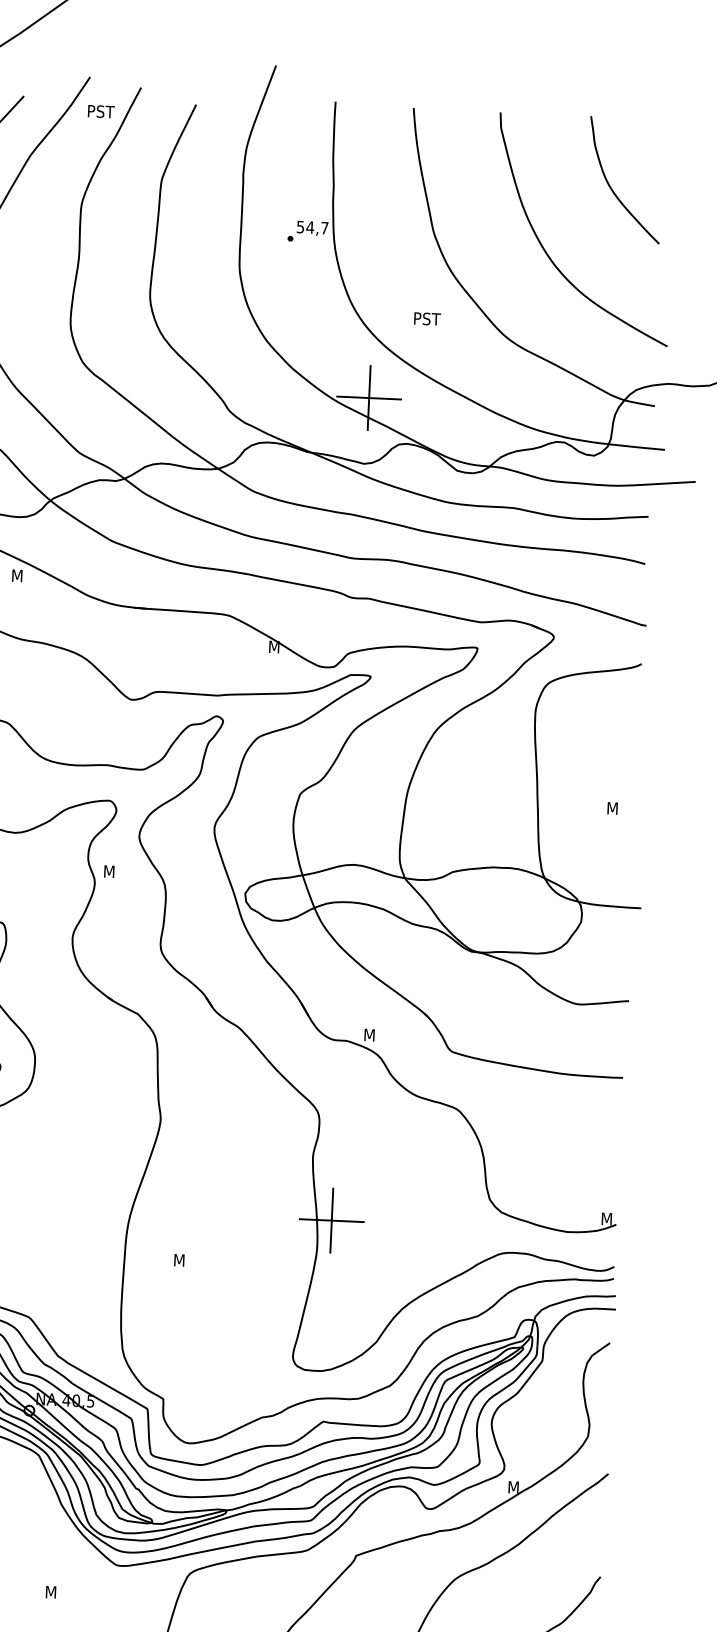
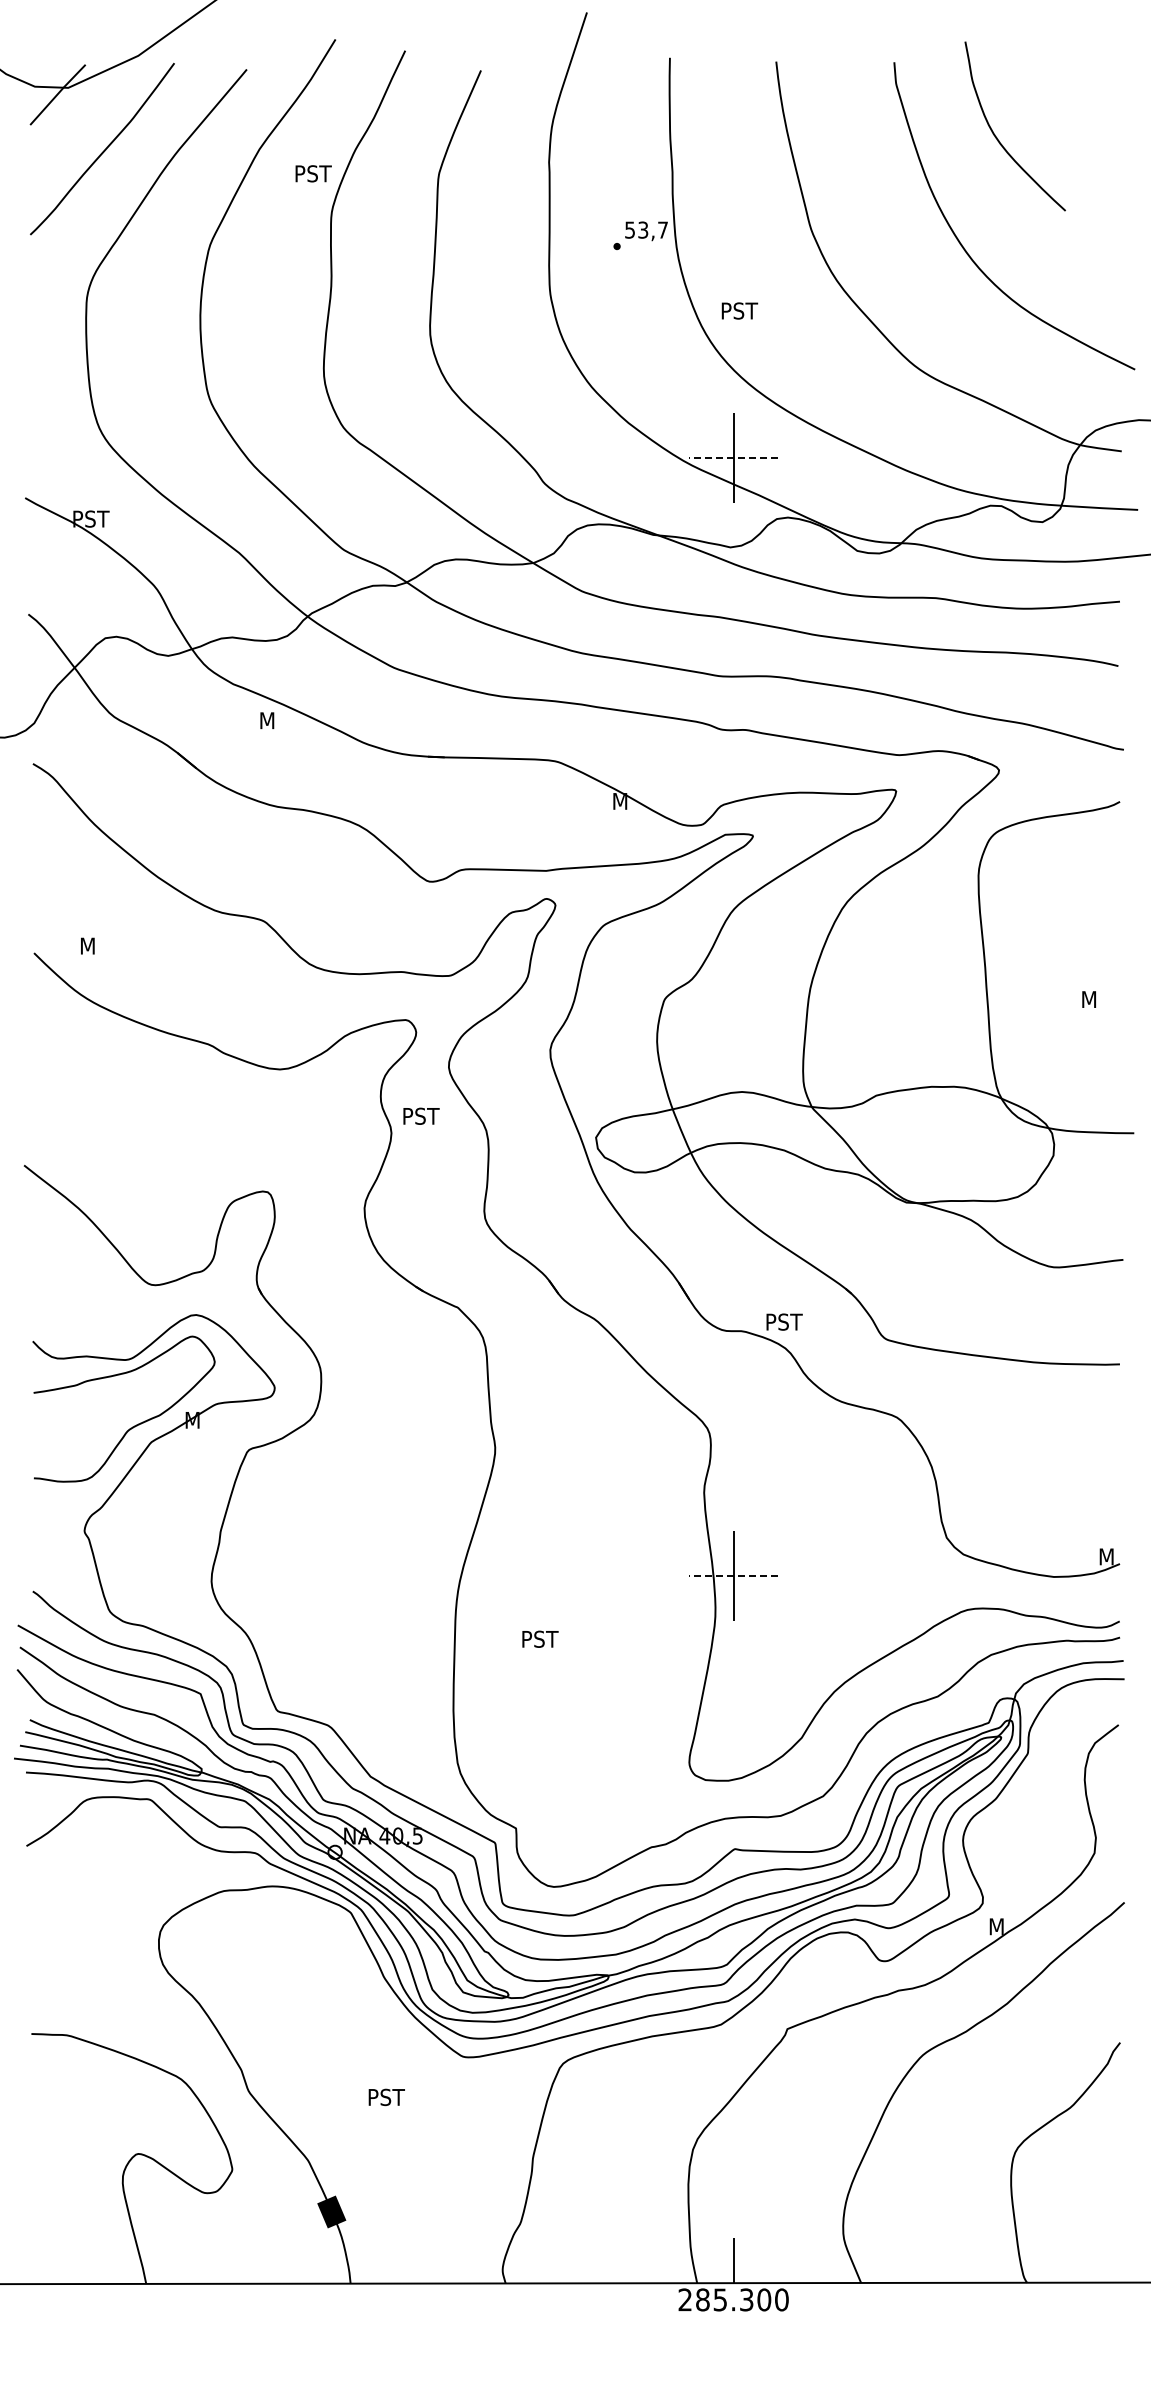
text: (101, 111) -> (313, 173), moved
curve: (611, 187) -> (997, 137), moved
text: (309, 227) -> (642, 229), 54,7 -> 53,7
text: (427, 318) -> (739, 310), moved
line: (369, 397) -> (733, 457), solid -> dashed
text: (118, 871) -> (422, 1115), M -> PST
text: (378, 1035) -> (785, 1321), M -> PST
line: (331, 1221) -> (733, 1576), solid -> dashed
text: (188, 1260) -> (541, 1638), M -> PST
text: (59, 1592) -> (387, 2097), M -> PST

